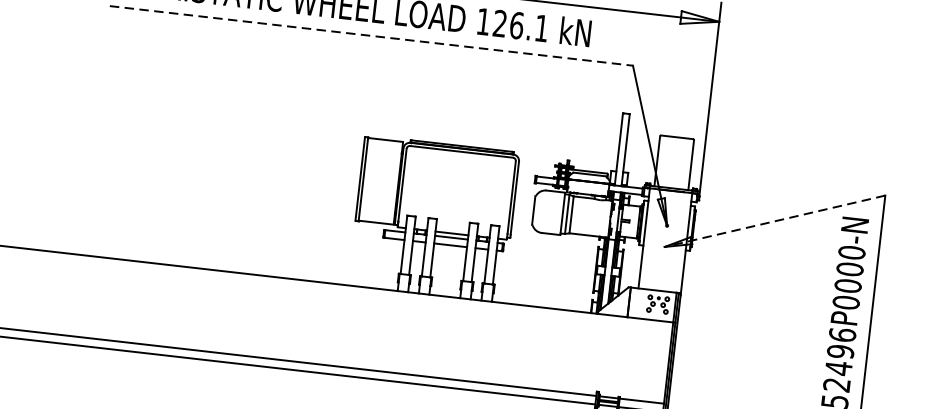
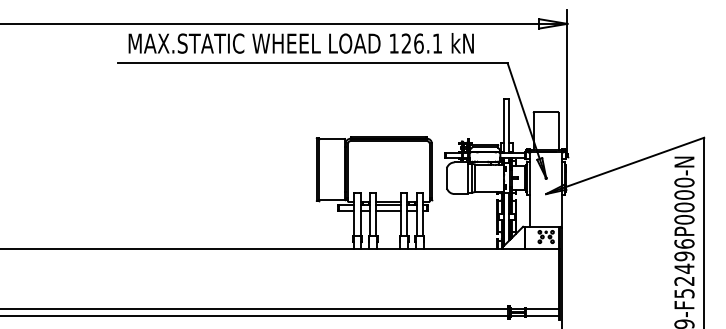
line: (371, 36) -> (312, 63), dashed -> solid
line: (775, 220) -> (625, 165), dashed -> solid

